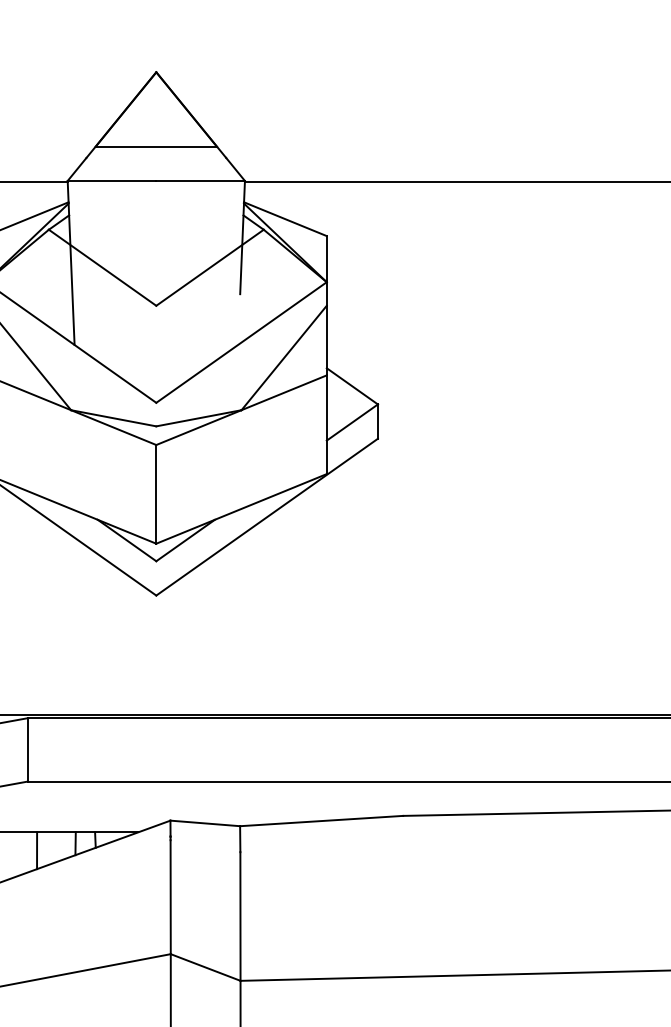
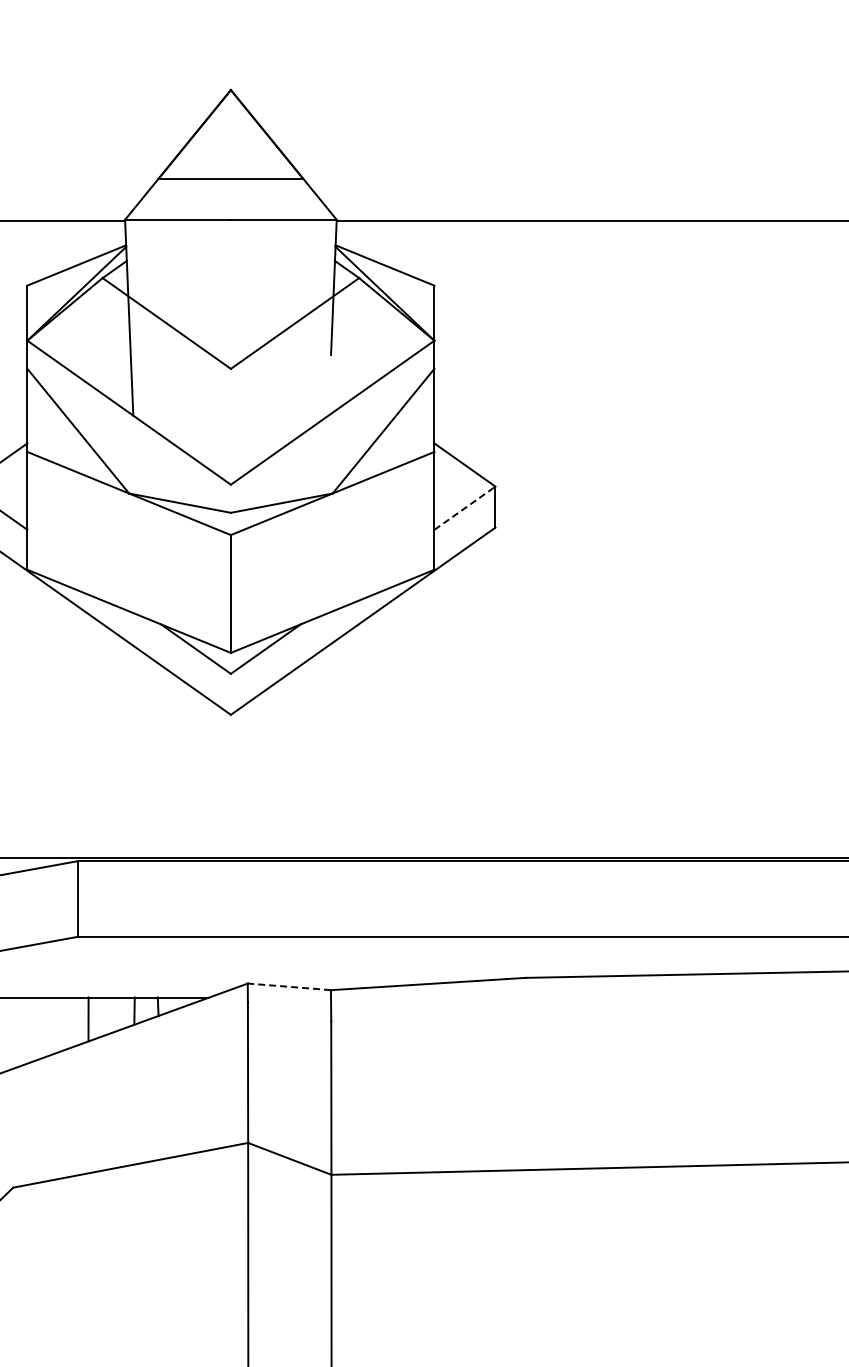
line: (352, 421) -> (465, 507), solid -> dashed
line: (205, 823) -> (289, 986), solid -> dashed

